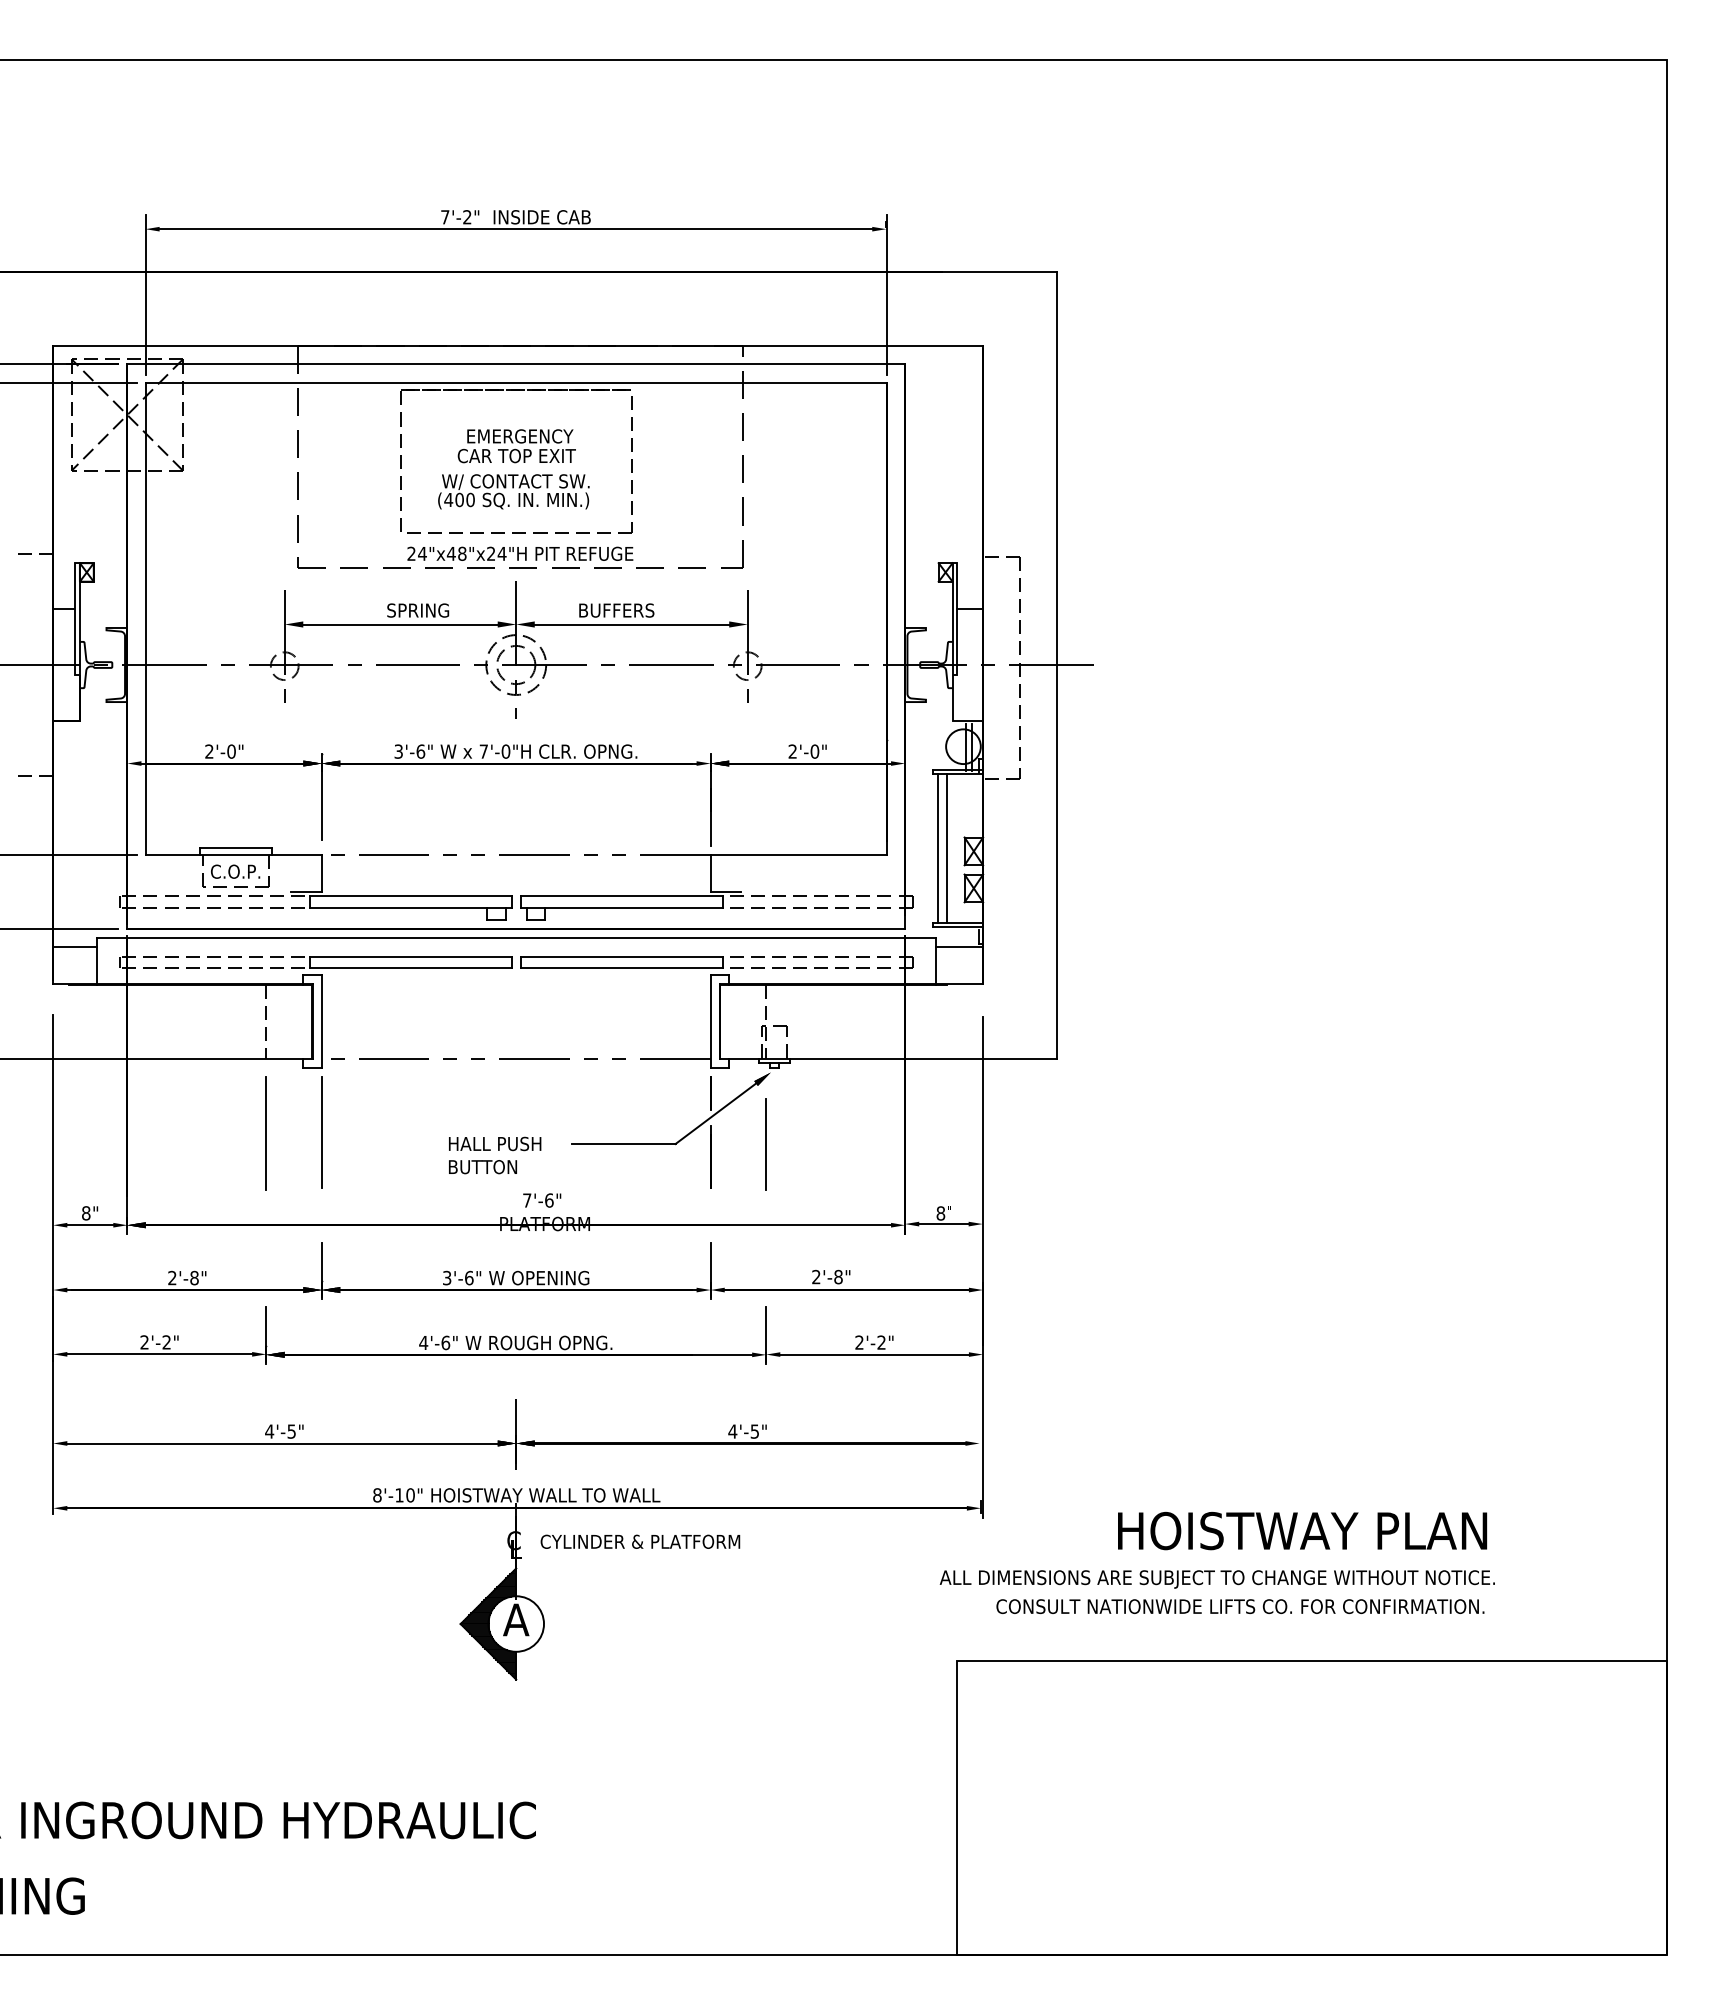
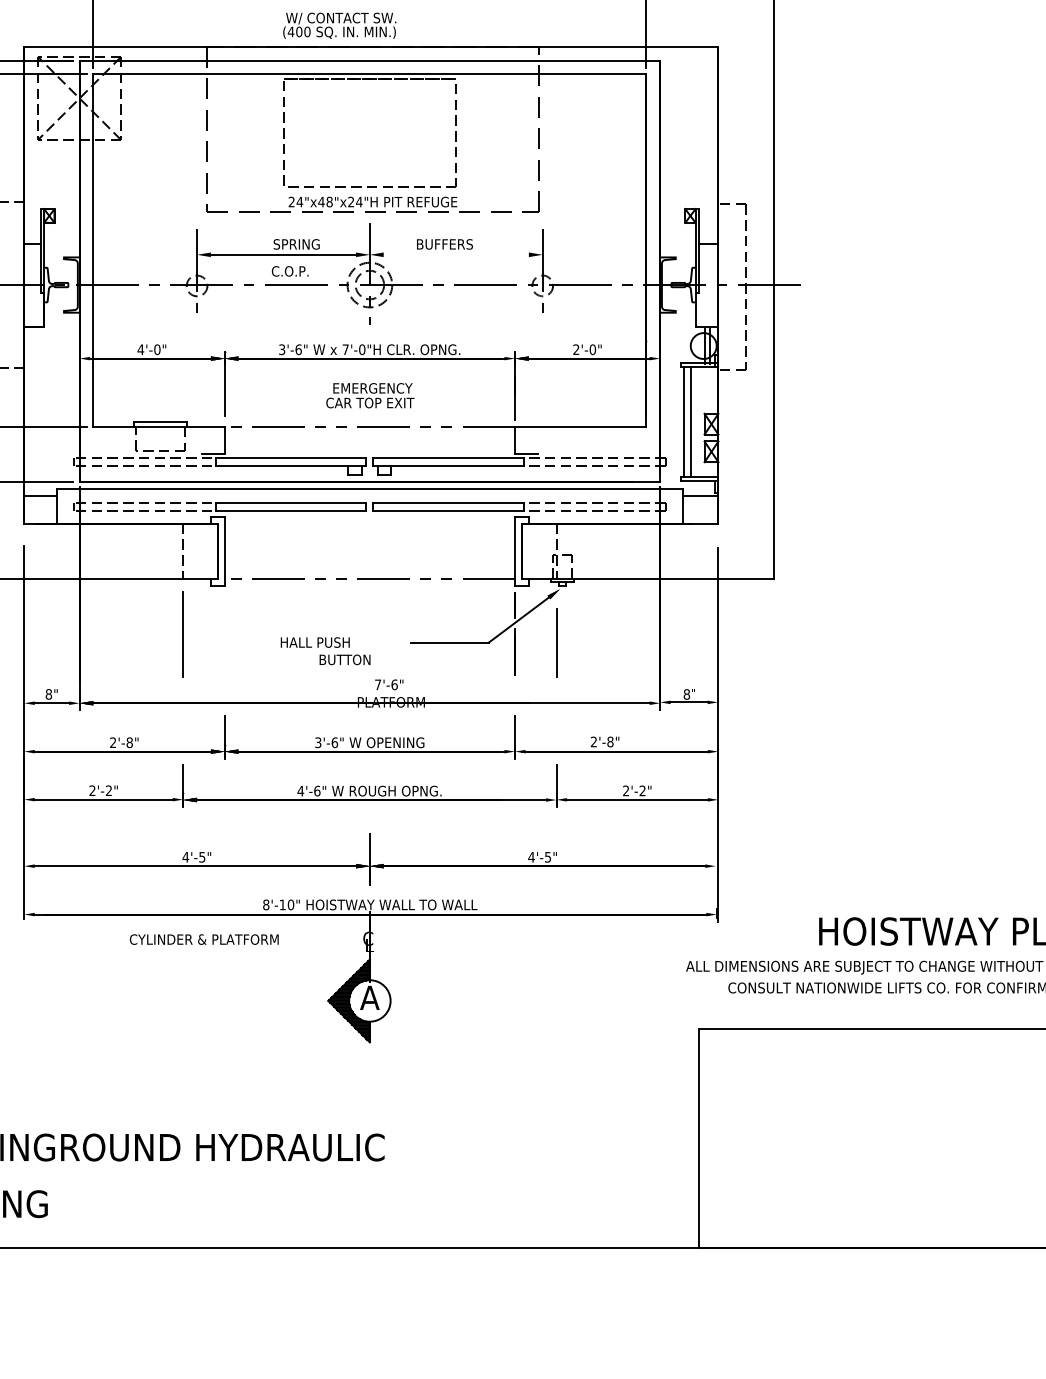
text: (516, 446) -> (370, 395), moved
text: (513, 491) -> (339, 25), moved
line: (631, 624) -> (455, 254), removed
text: (208, 751) -> (140, 349), 2'-0" -> 4'-0"
text: (235, 871) -> (290, 271), moved
line: (321, 1132) -> (224, 634), removed
text: (495, 1143) -> (315, 642), moved
text: (640, 1541) -> (204, 939), moved

